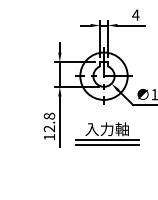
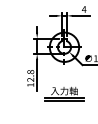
part: (107, 133) -> (64, 93), moved

